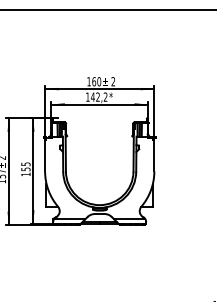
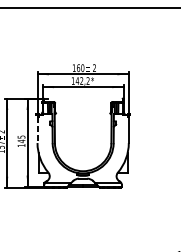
line: (45, 155) -> (37, 129), solid -> dashed
text: (25, 169) -> (21, 141), 155 -> 145

